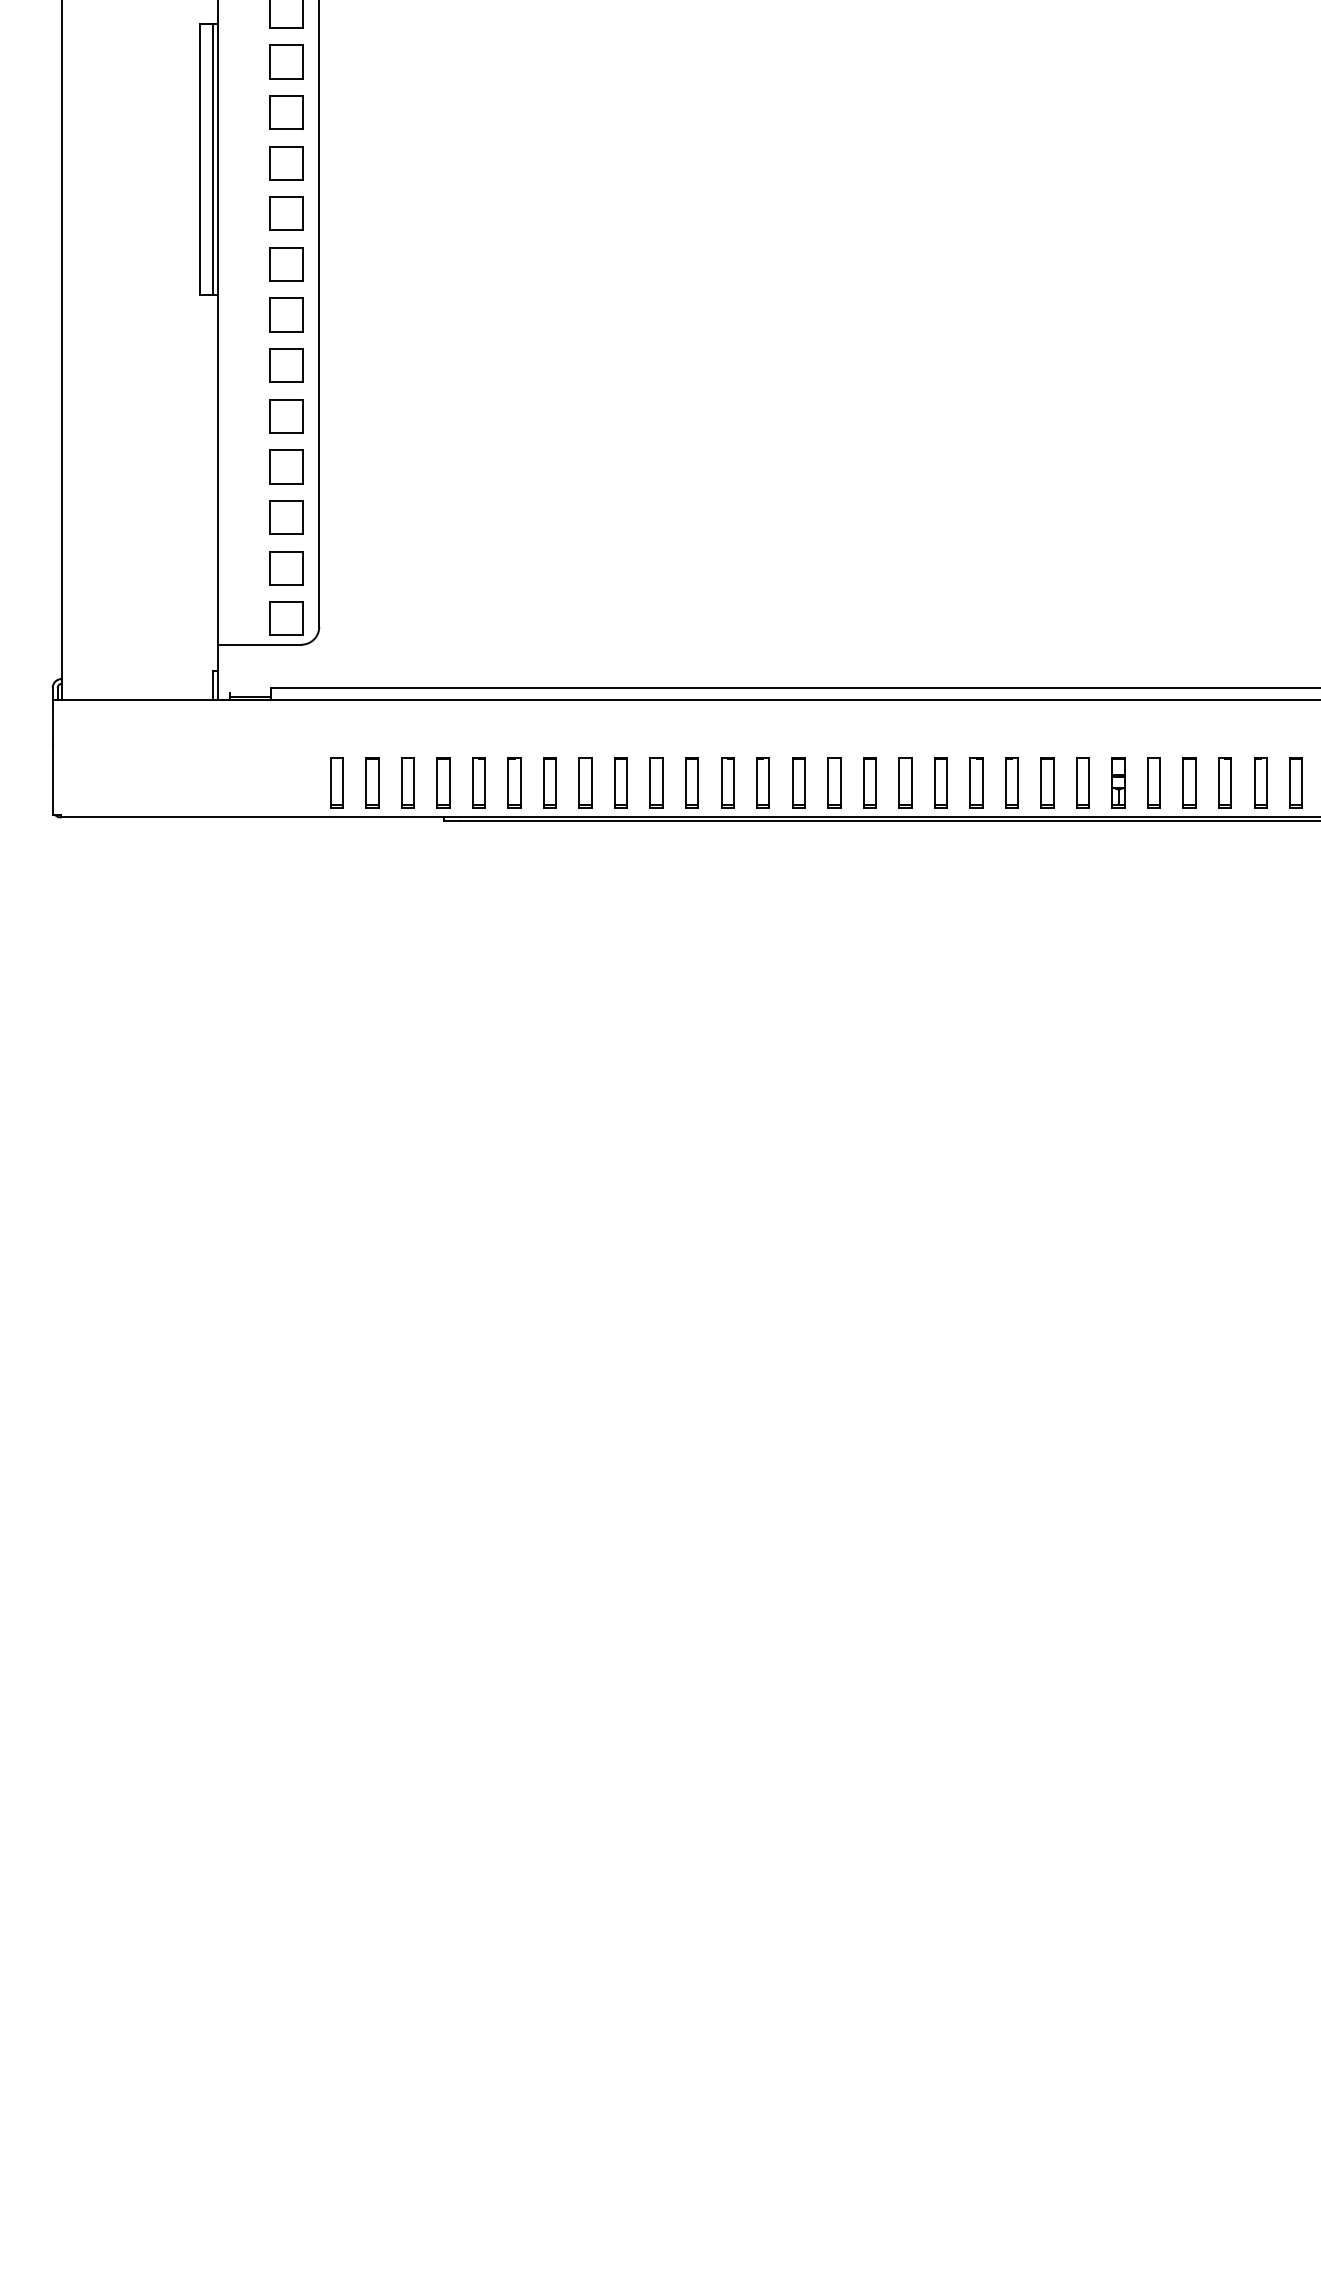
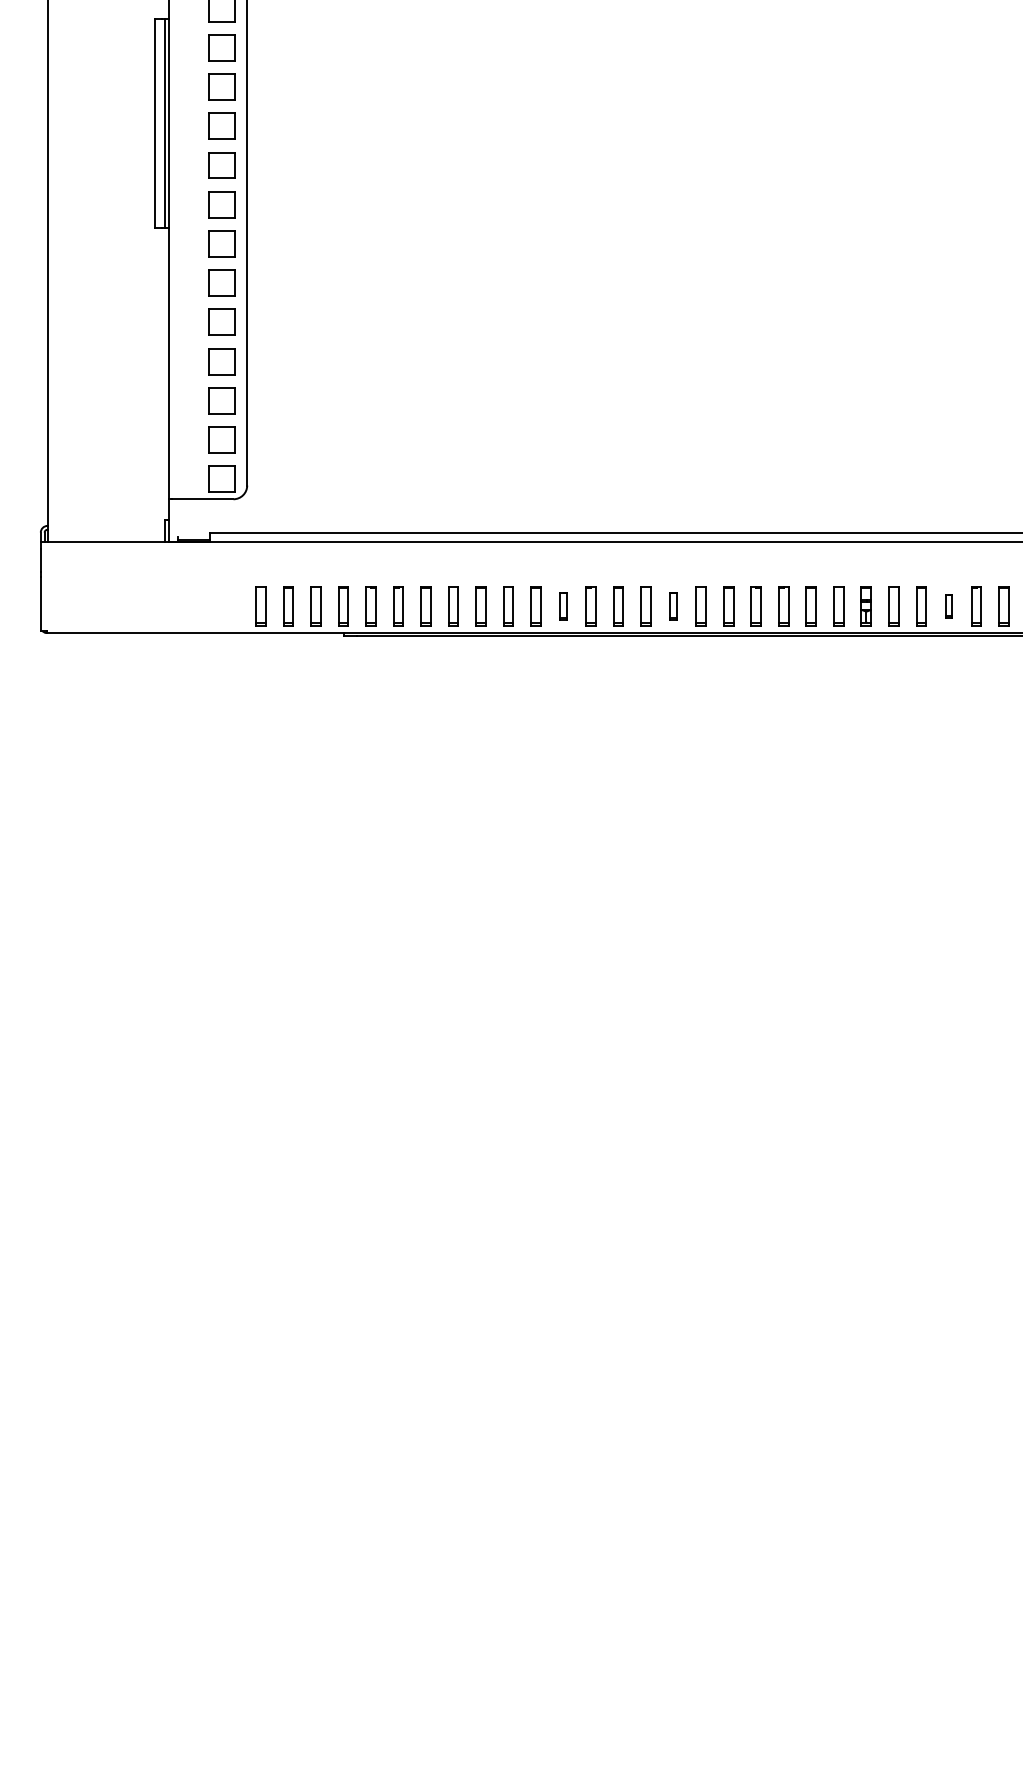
part: (727, 782) -> (563, 606), size x0.7
part: (869, 782) -> (673, 606), size x0.7
part: (1224, 782) -> (948, 606), size x0.6

